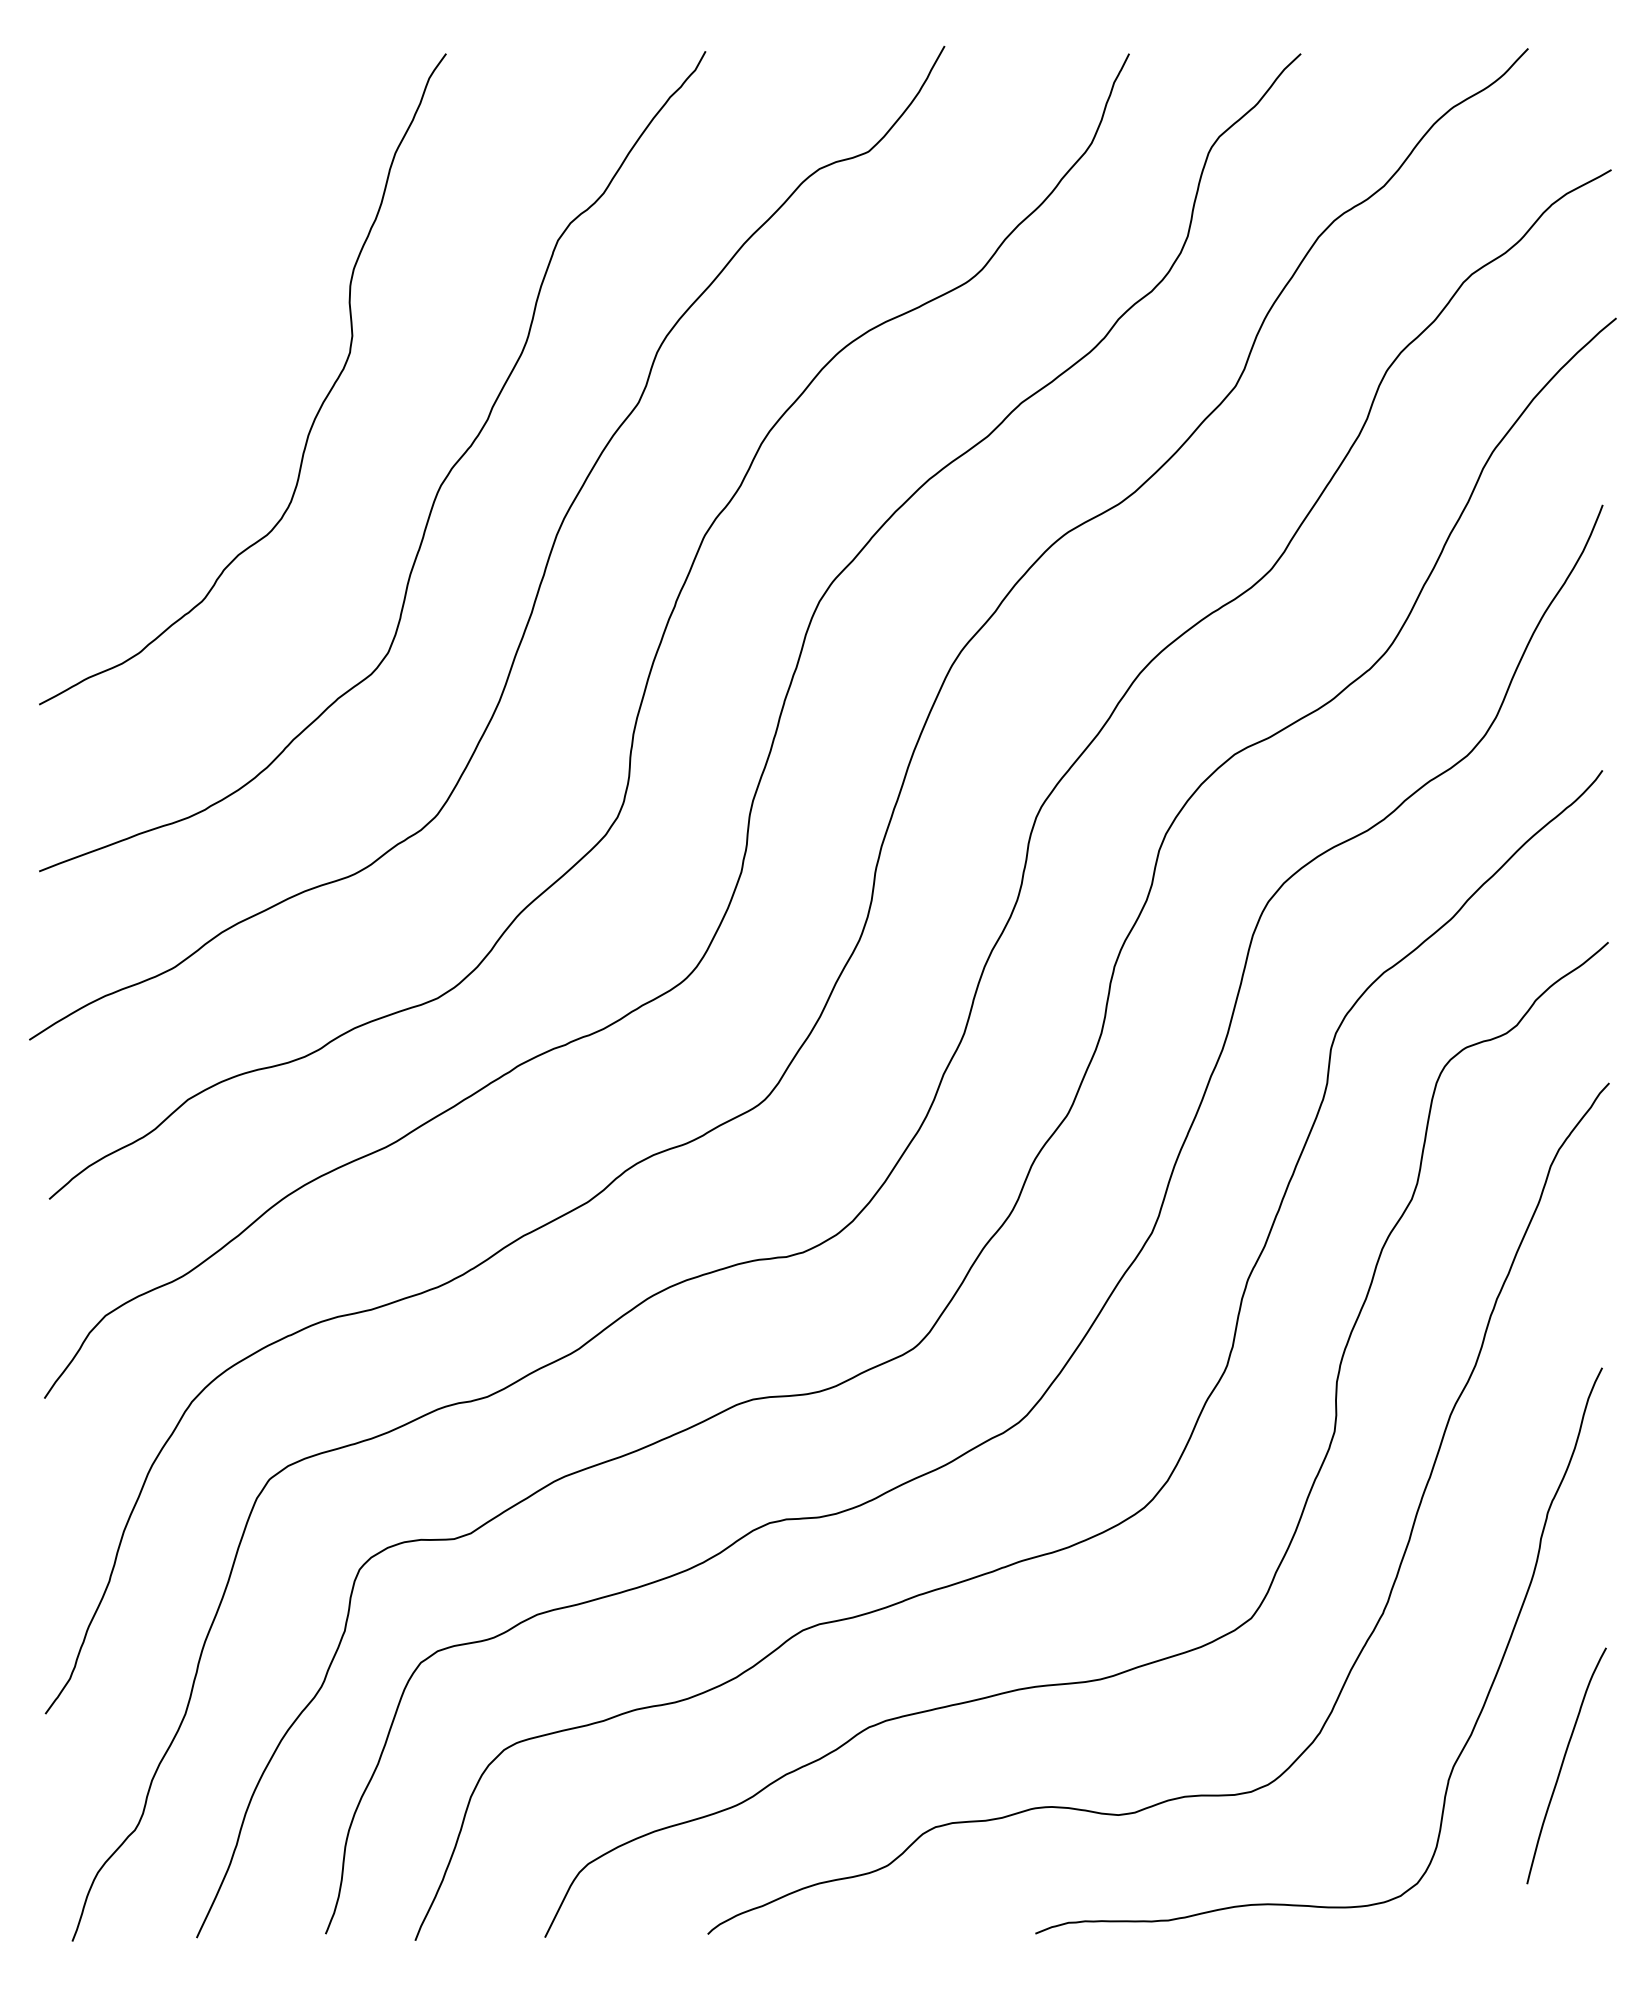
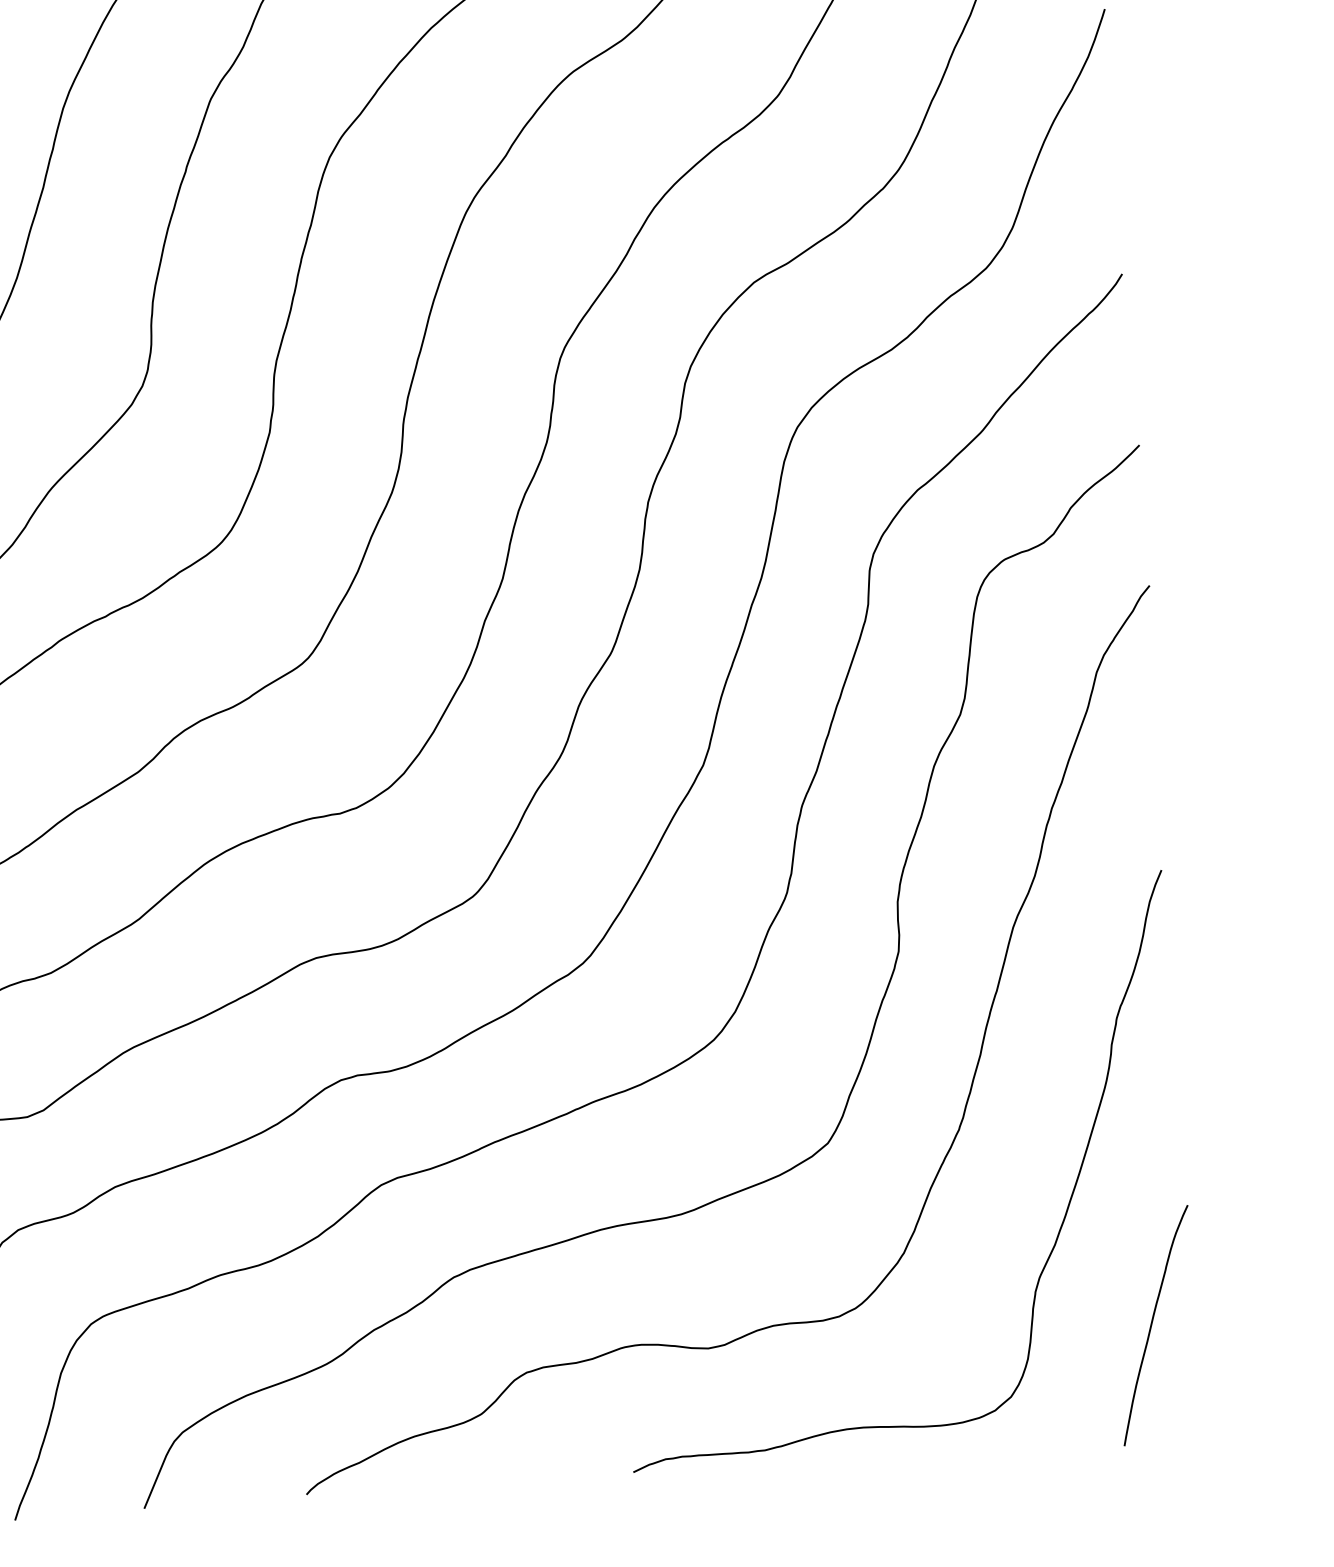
curve: (1563, 1764) -> (1152, 1324), moved

